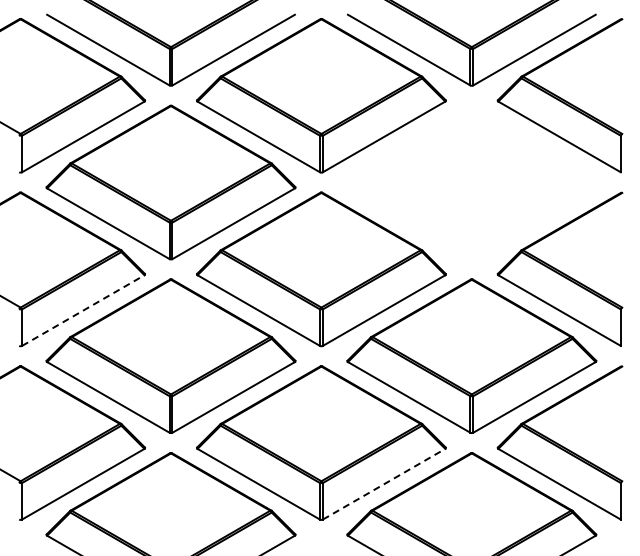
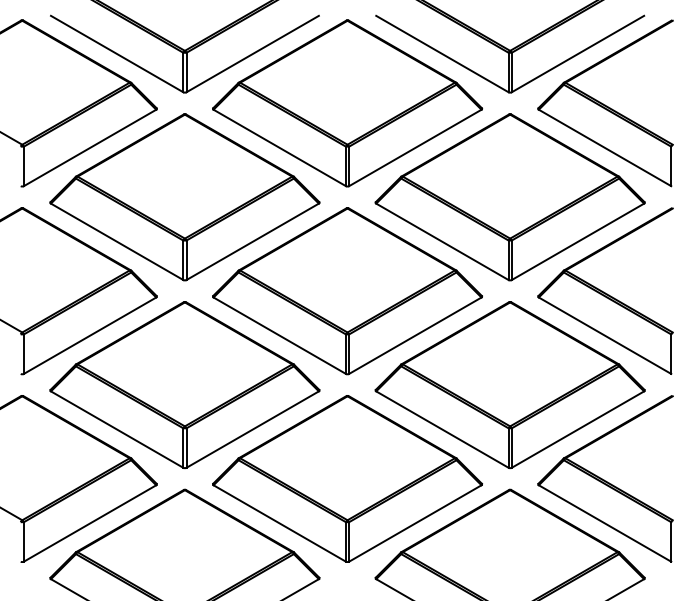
part: (471, 182) -> (509, 197), added
line: (83, 310) -> (90, 335), dashed -> solid
line: (384, 484) -> (415, 523), dashed -> solid

